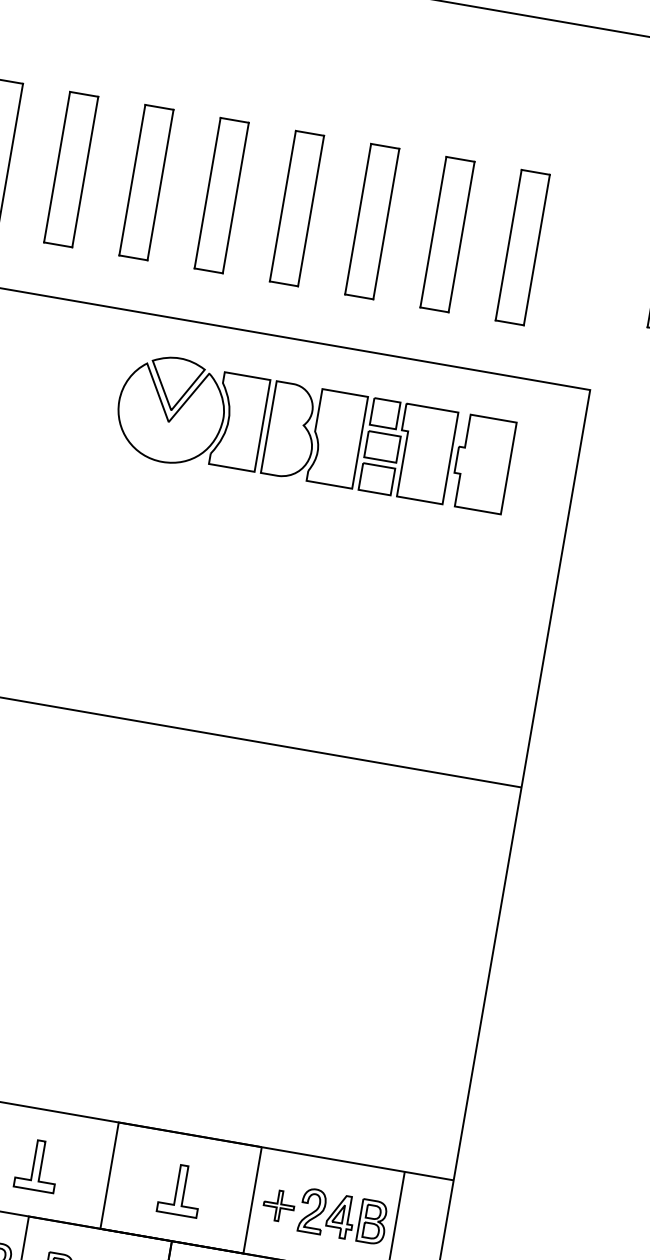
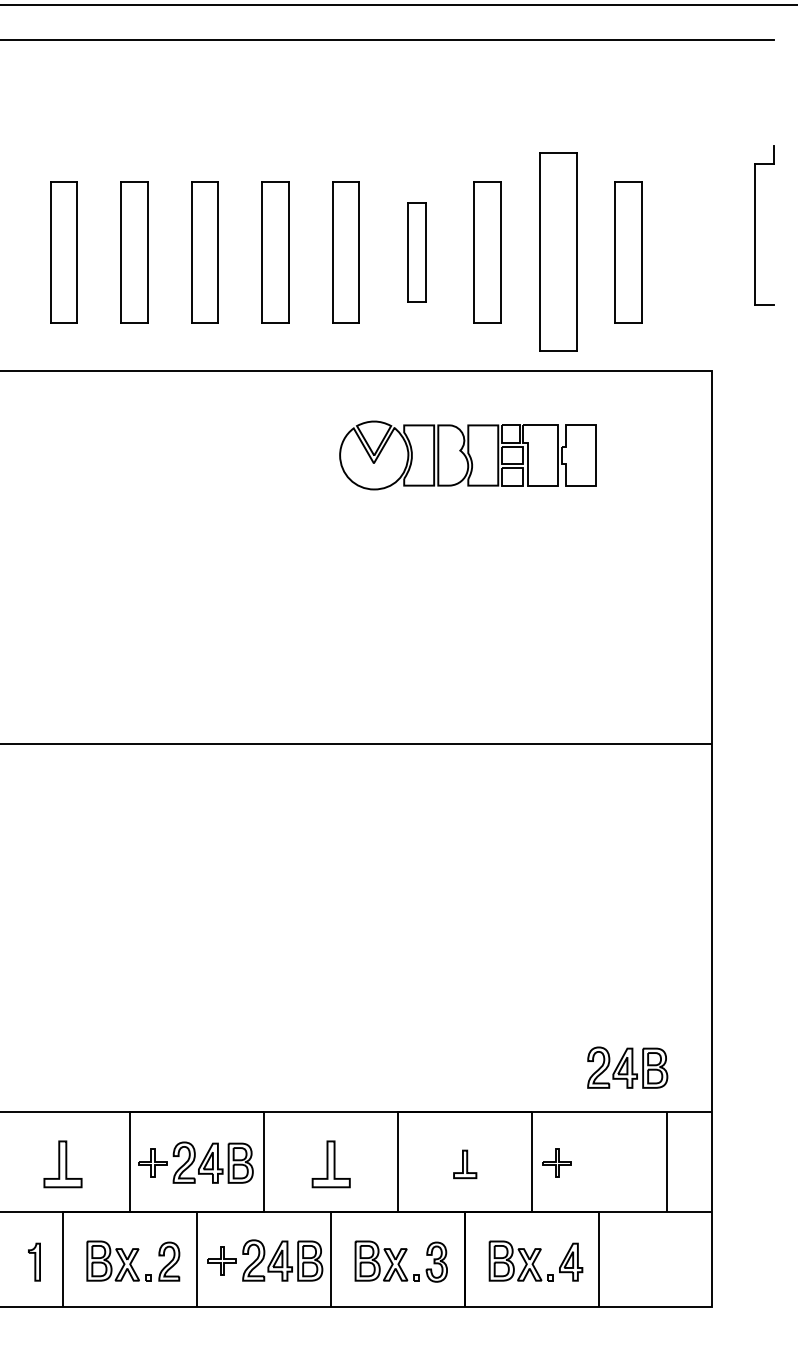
part: (296, 208) -> (416, 252), size x0.7
part: (446, 234) -> (557, 252), size x1.4
part: (313, 434) -> (467, 455), size x0.7
part: (179, 1190) -> (464, 1164), size x0.6
part: (343, 1216) -> (627, 1067), moved

